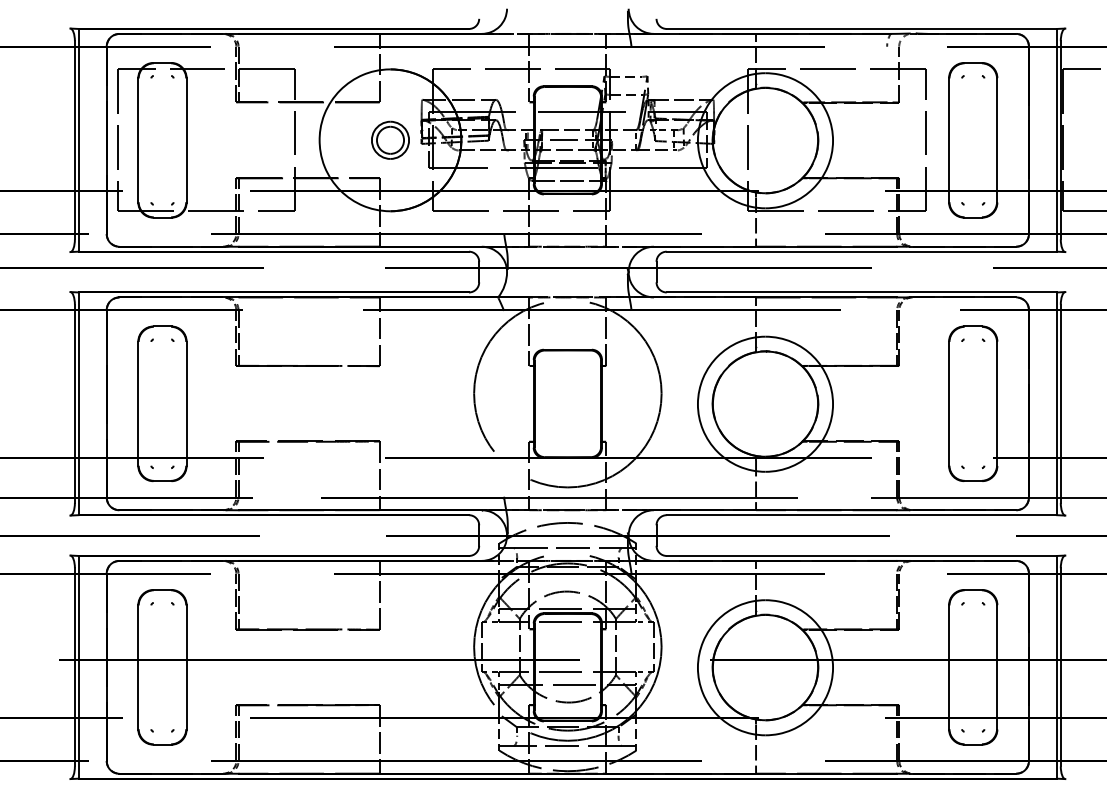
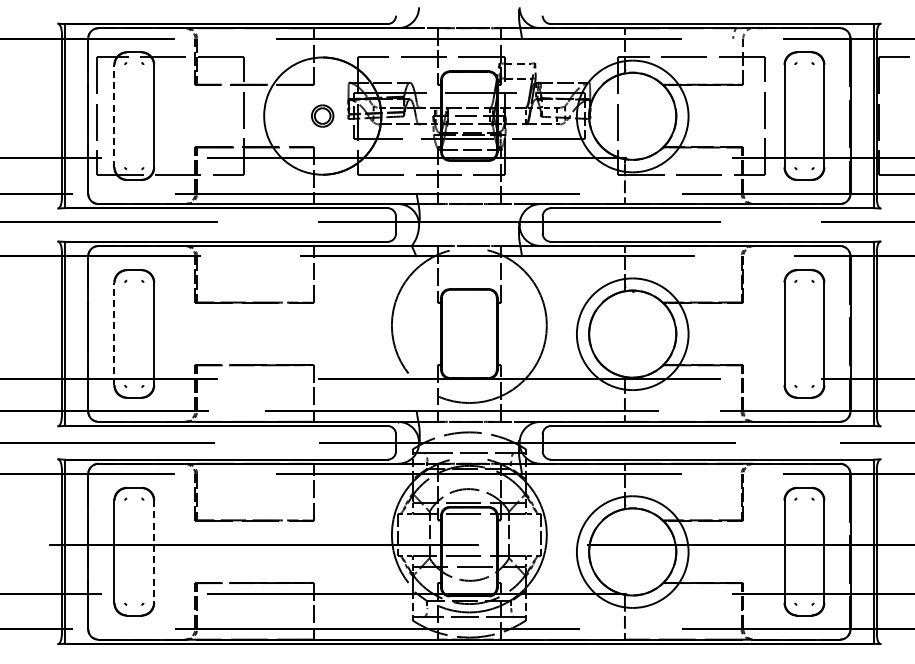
line: (138, 139) -> (114, 115), solid -> dashed
part: (390, 139) -> (322, 115), size x0.7
line: (138, 403) -> (114, 333), solid -> dashed
line: (186, 668) -> (154, 552), solid -> dashed

